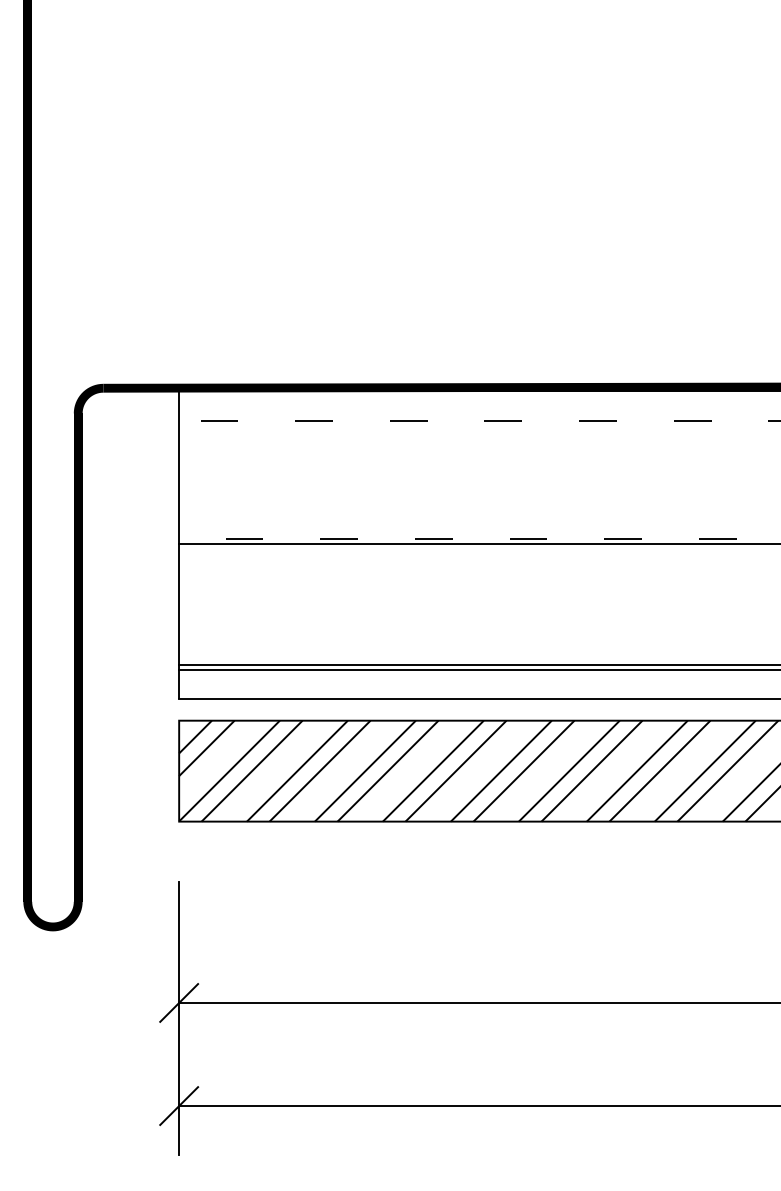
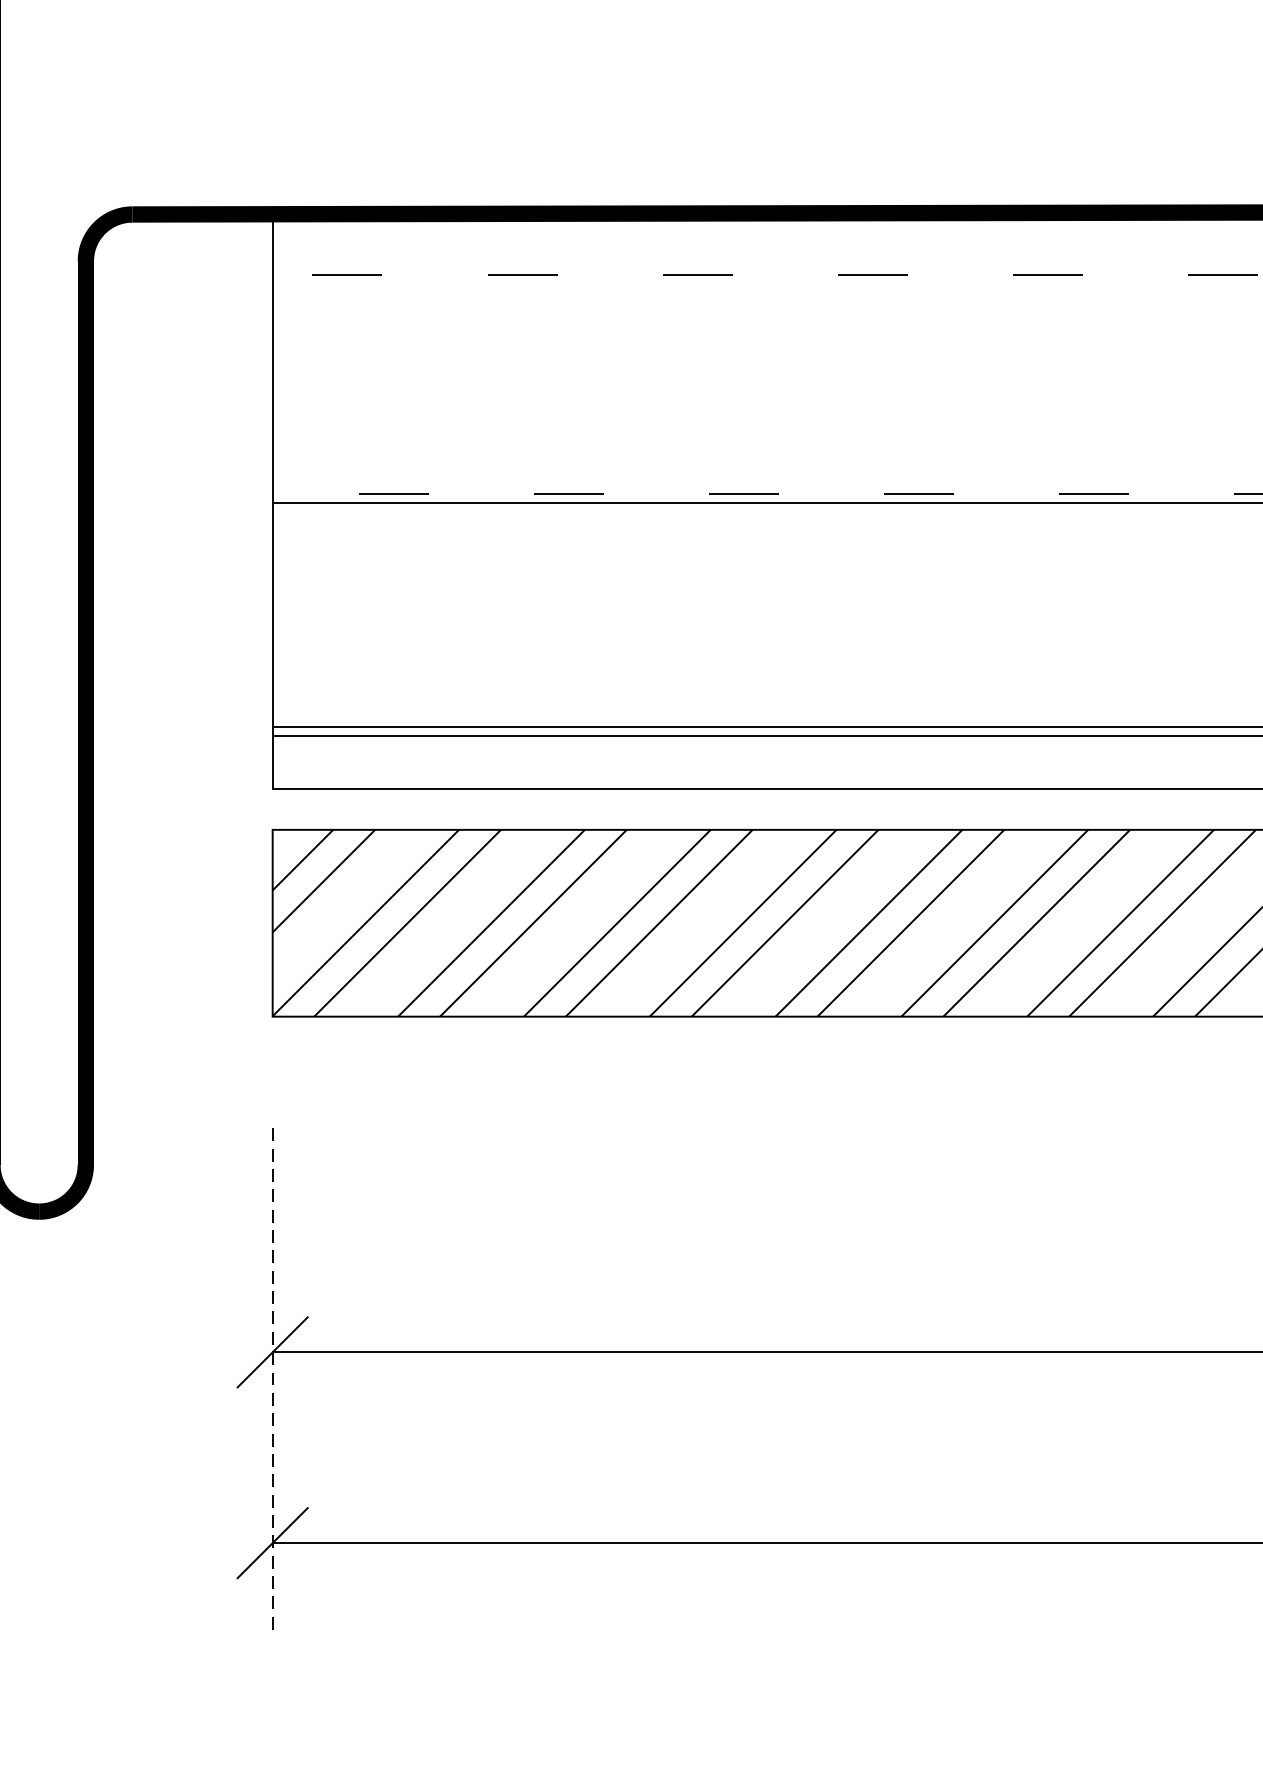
line: (179, 1018) -> (273, 1381), solid -> dashed

